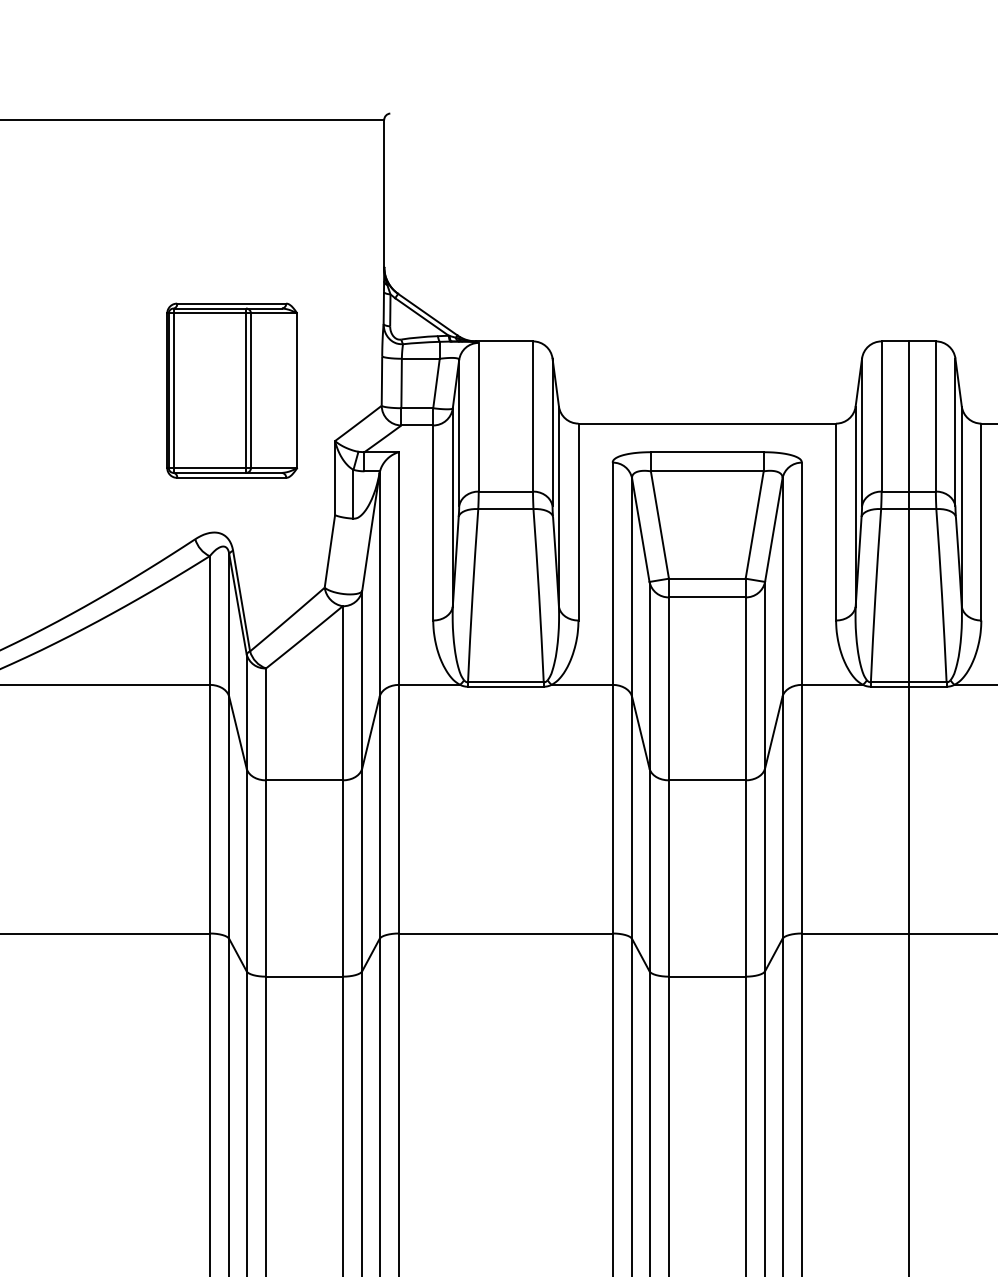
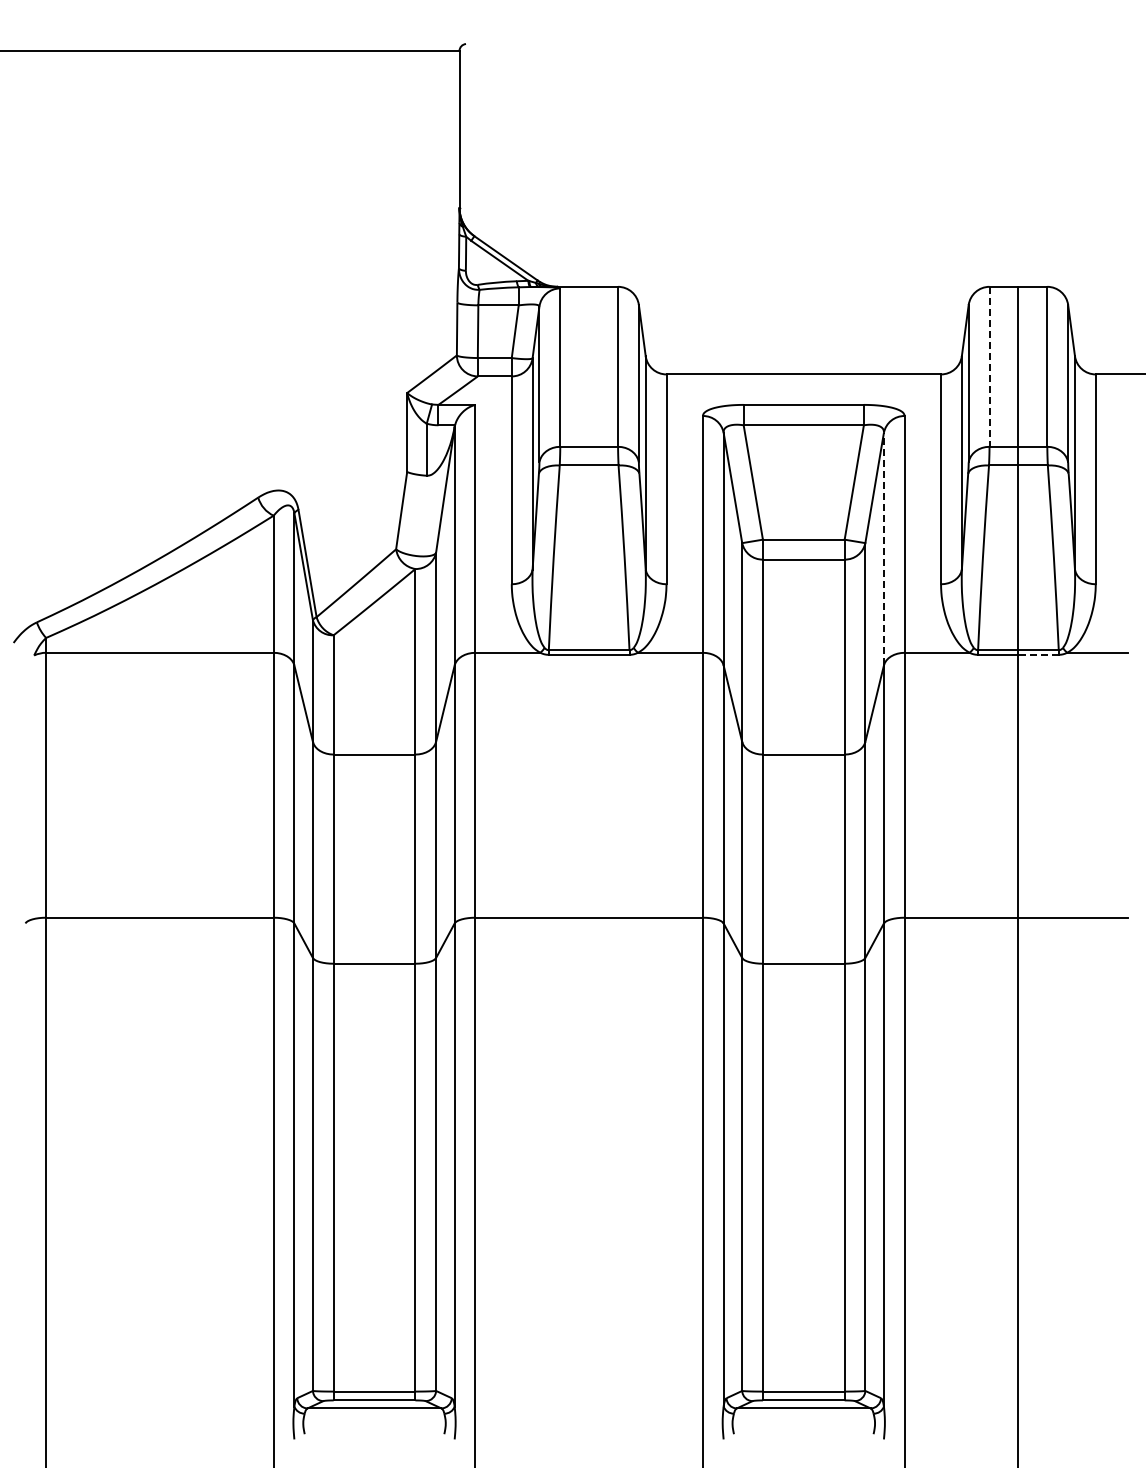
part: (232, 390) -> (297, 339), removed
line: (881, 416) -> (989, 366), solid -> dashed
line: (782, 586) -> (883, 548), solid -> dashed
line: (927, 686) -> (1038, 654), solid -> dashed

